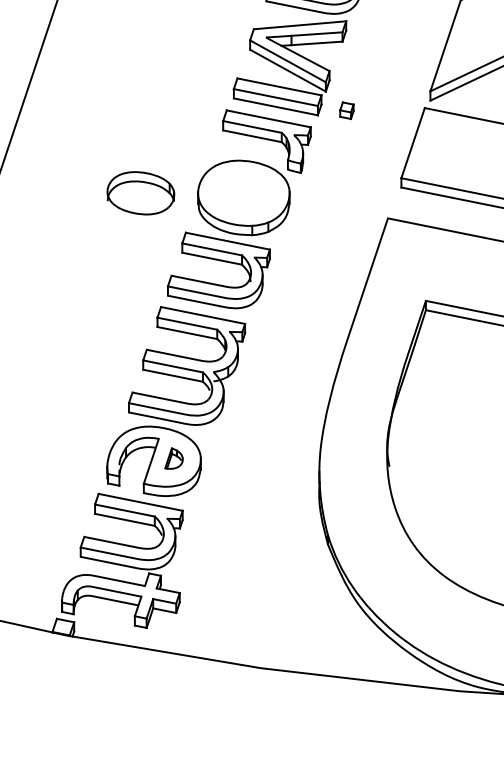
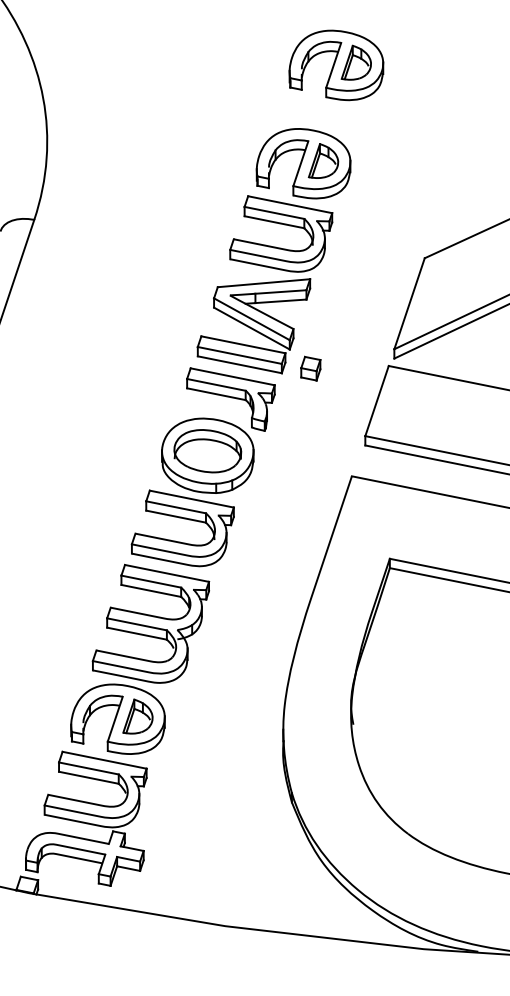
part: (346, 110) -> (310, 368), size x1.43
part: (140, 193) -> (207, 451), moved
part: (173, 458) -> (137, 716), size x1.67

